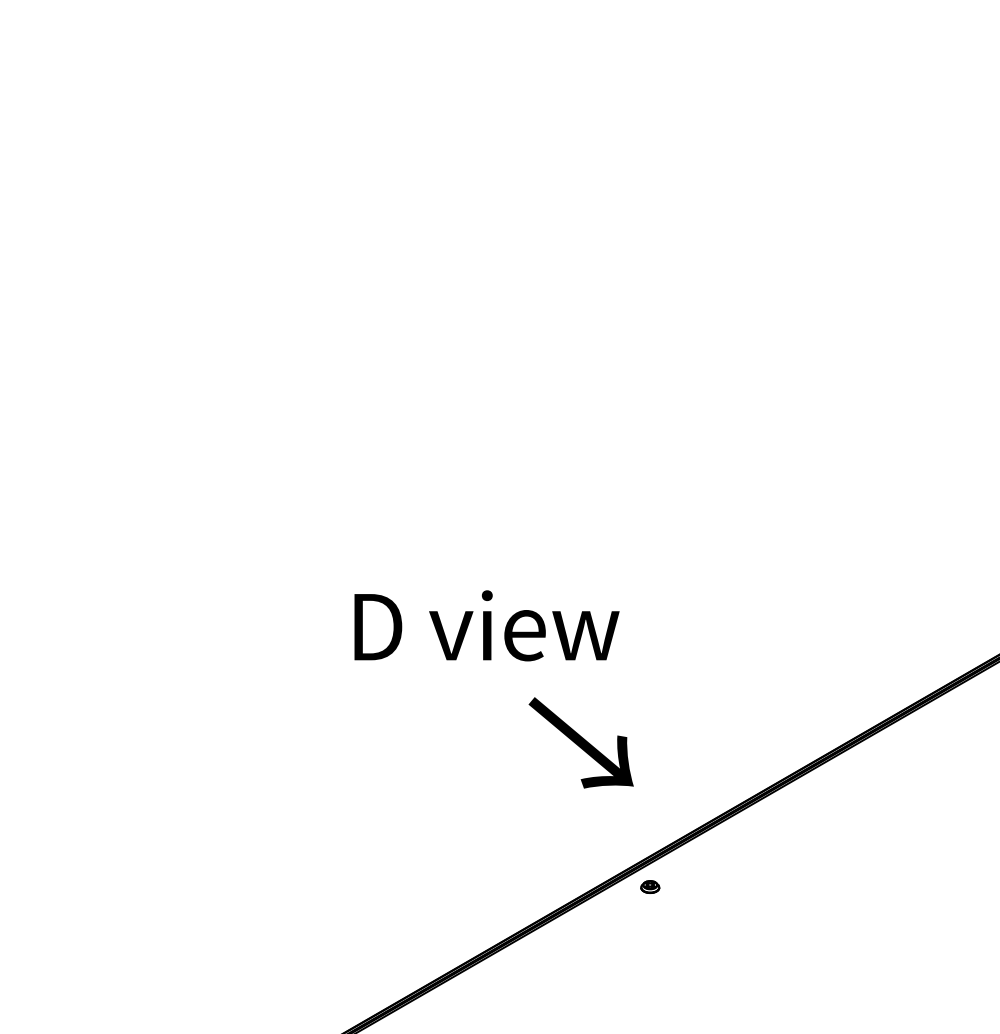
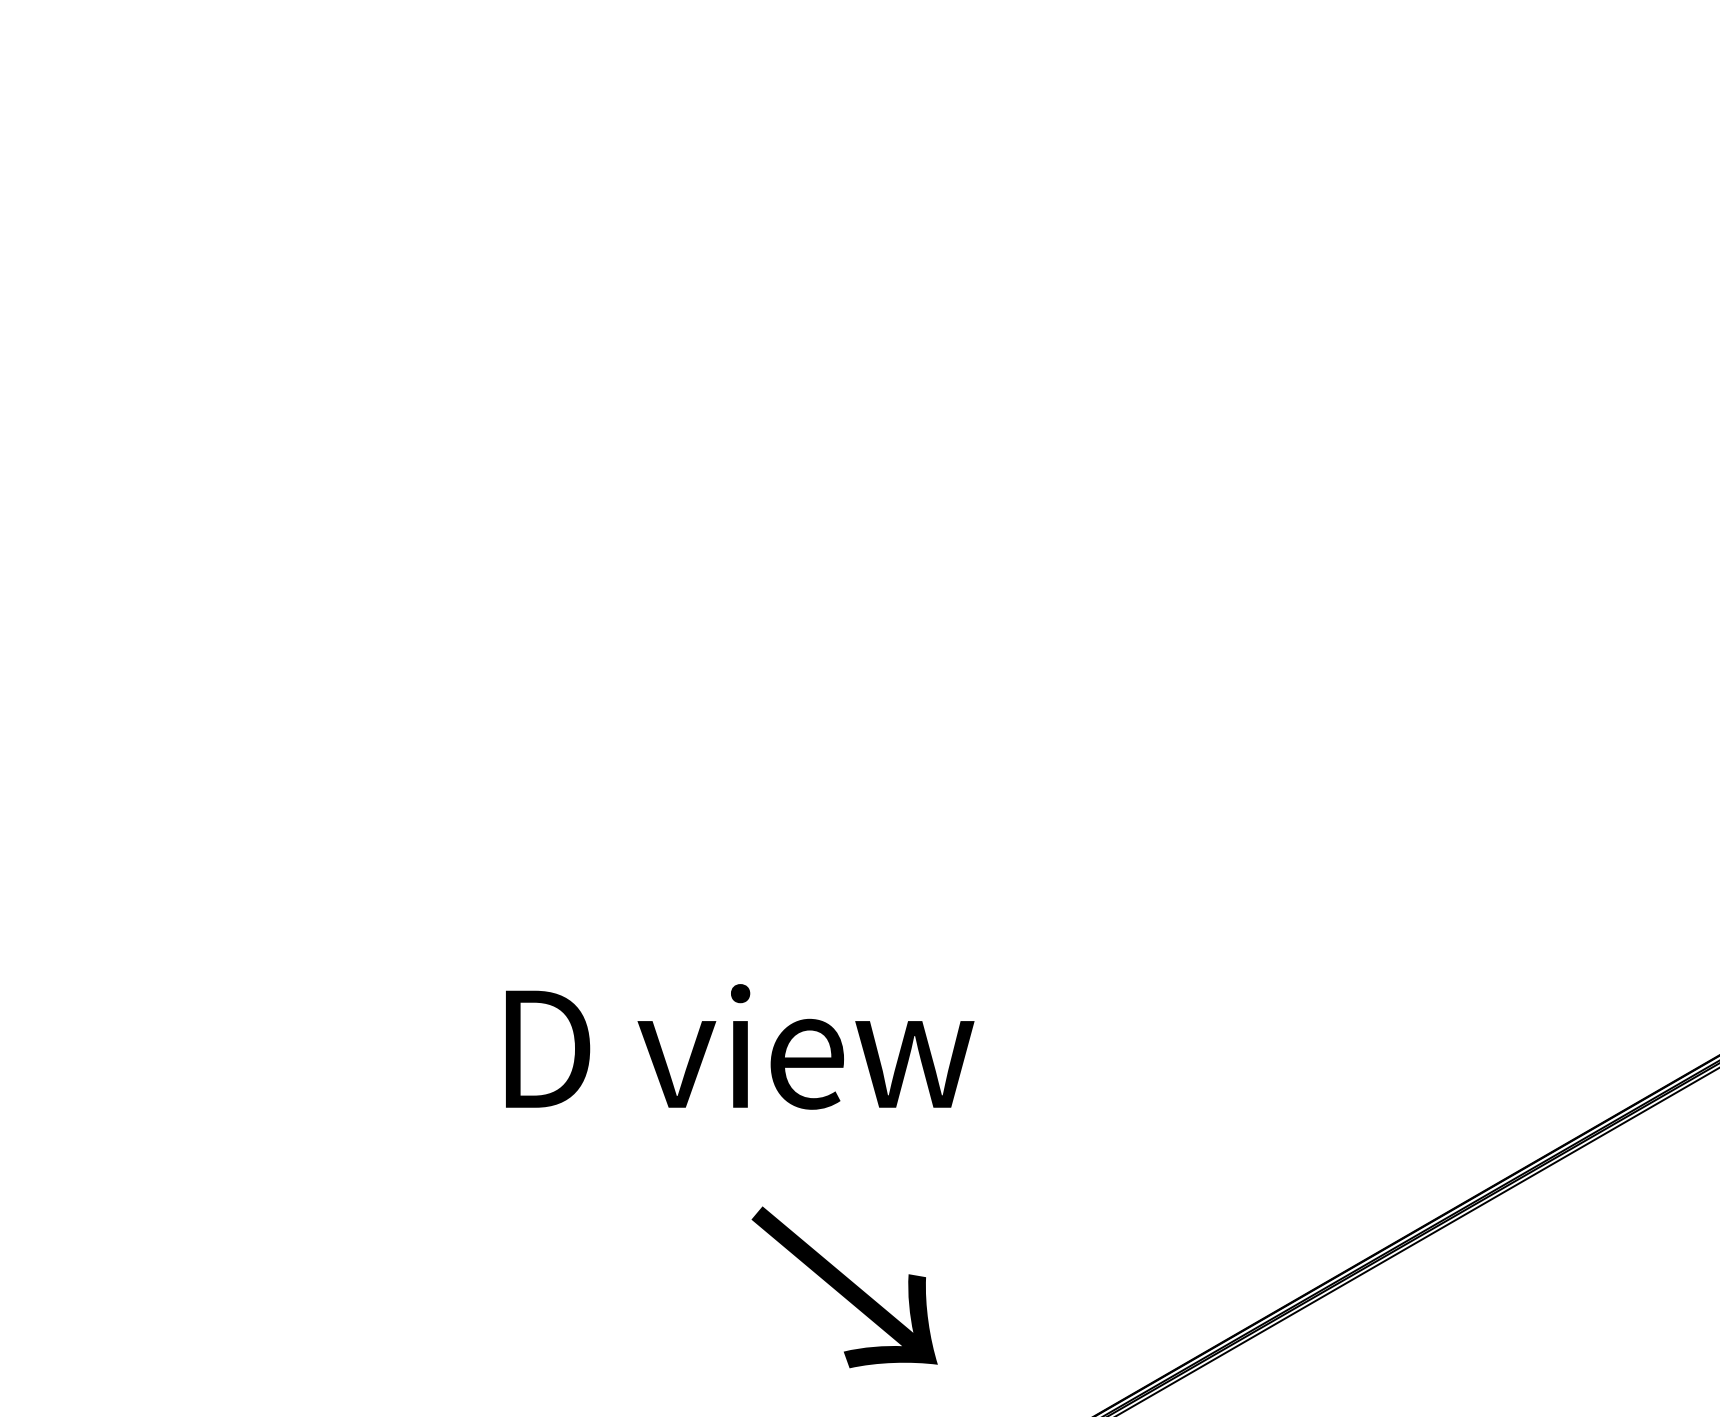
text: (580, 742) -> (843, 1286), moved

